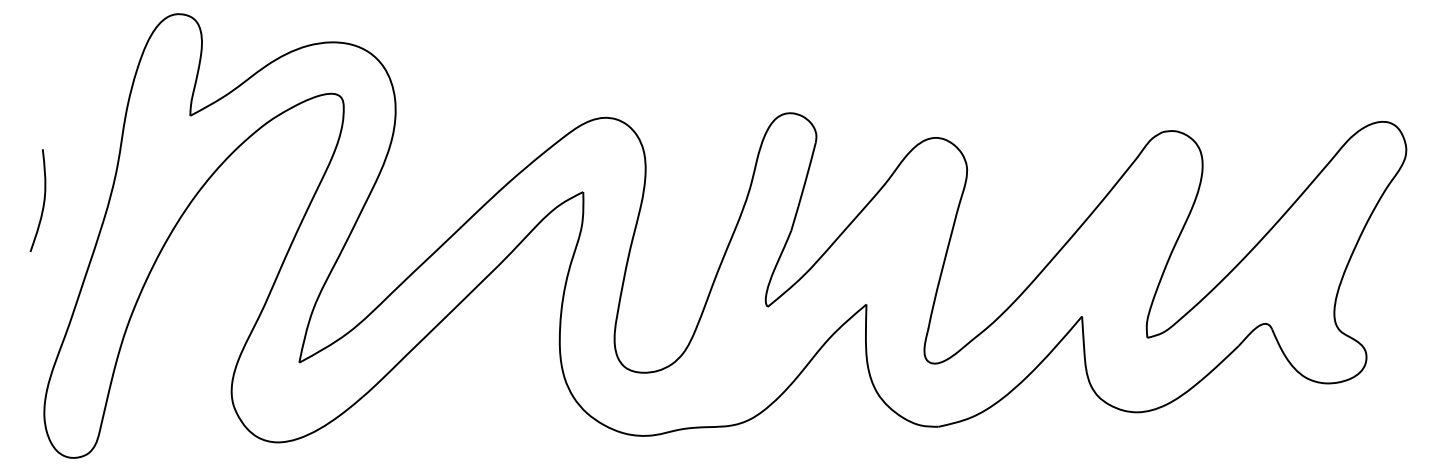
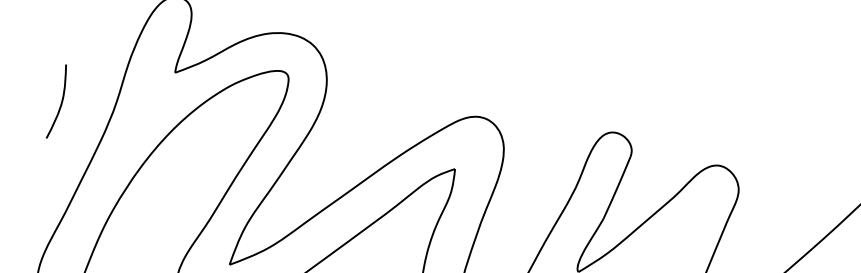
curve: (43, 200) -> (61, 102), moved

